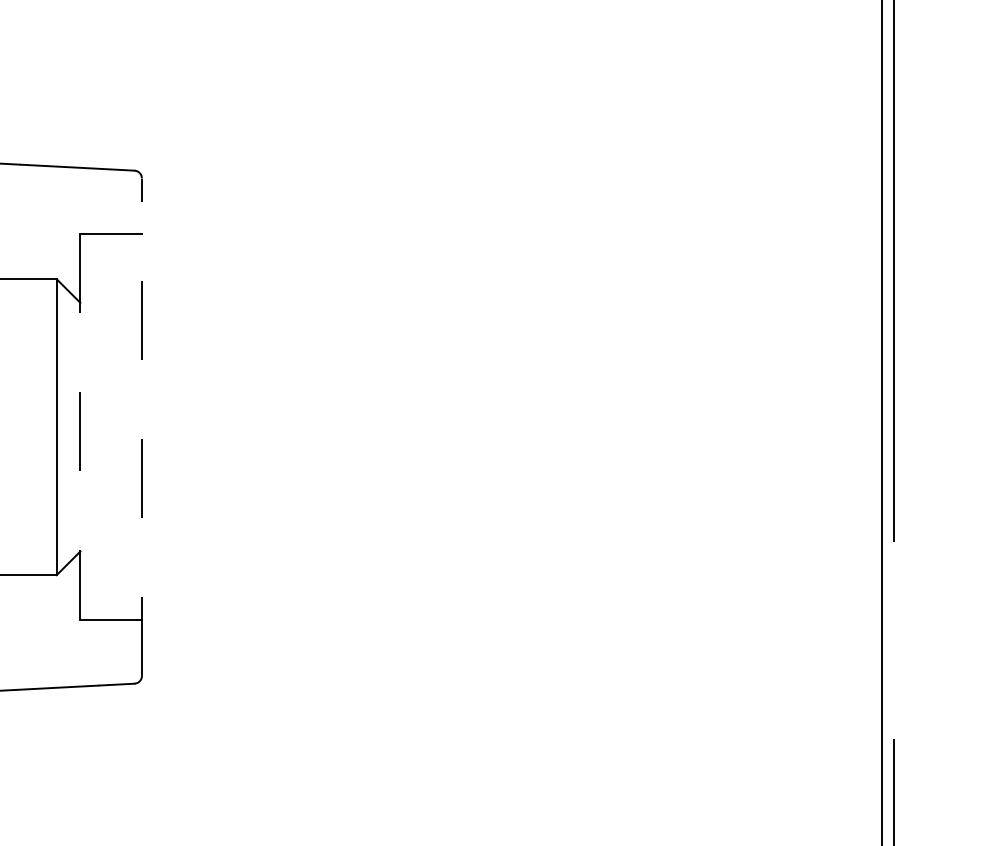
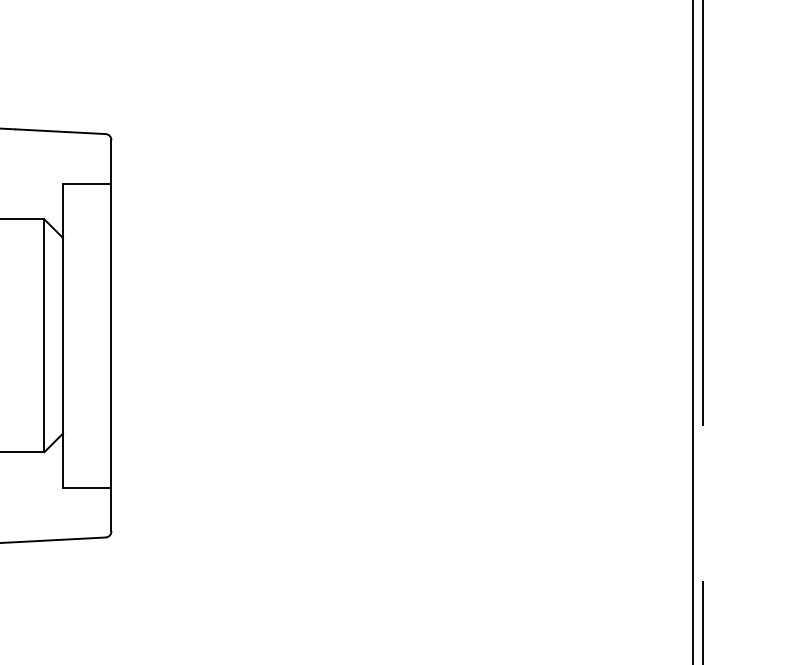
line: (80, 427) -> (63, 336), dashed -> solid
line: (141, 427) -> (111, 336), dashed -> solid

